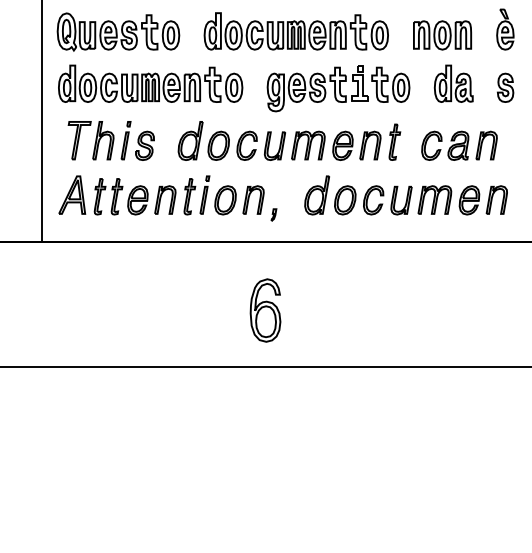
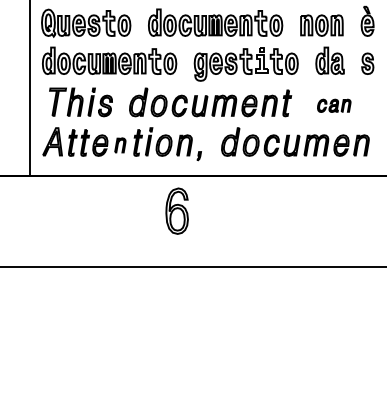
part: (459, 145) -> (334, 105), size x0.6
part: (165, 199) -> (120, 144), size x0.7
part: (265, 310) -> (177, 211), moved

